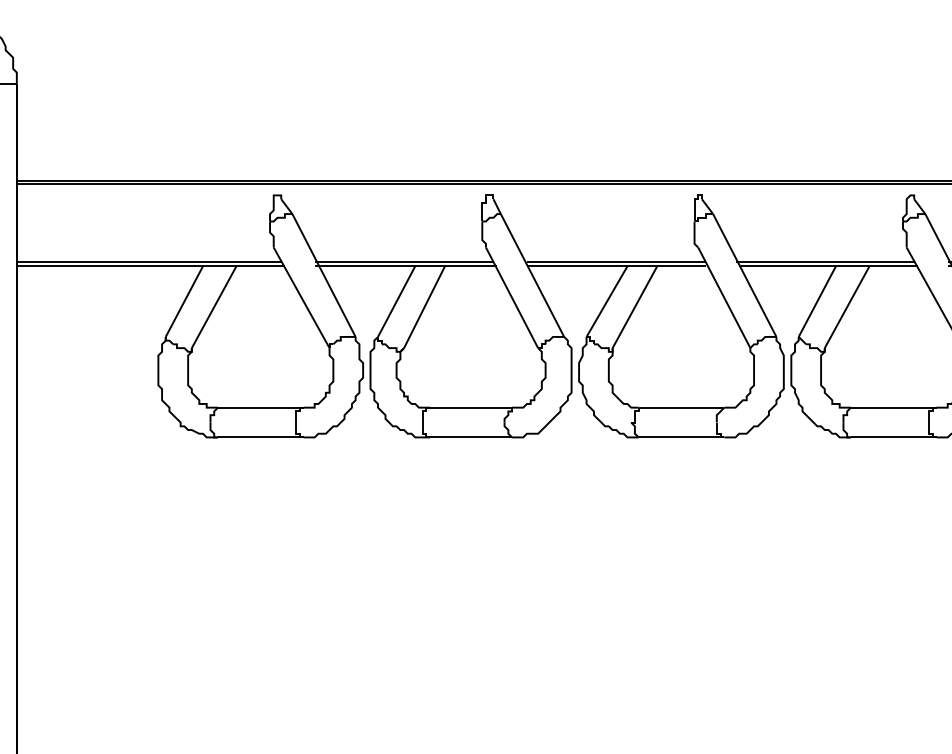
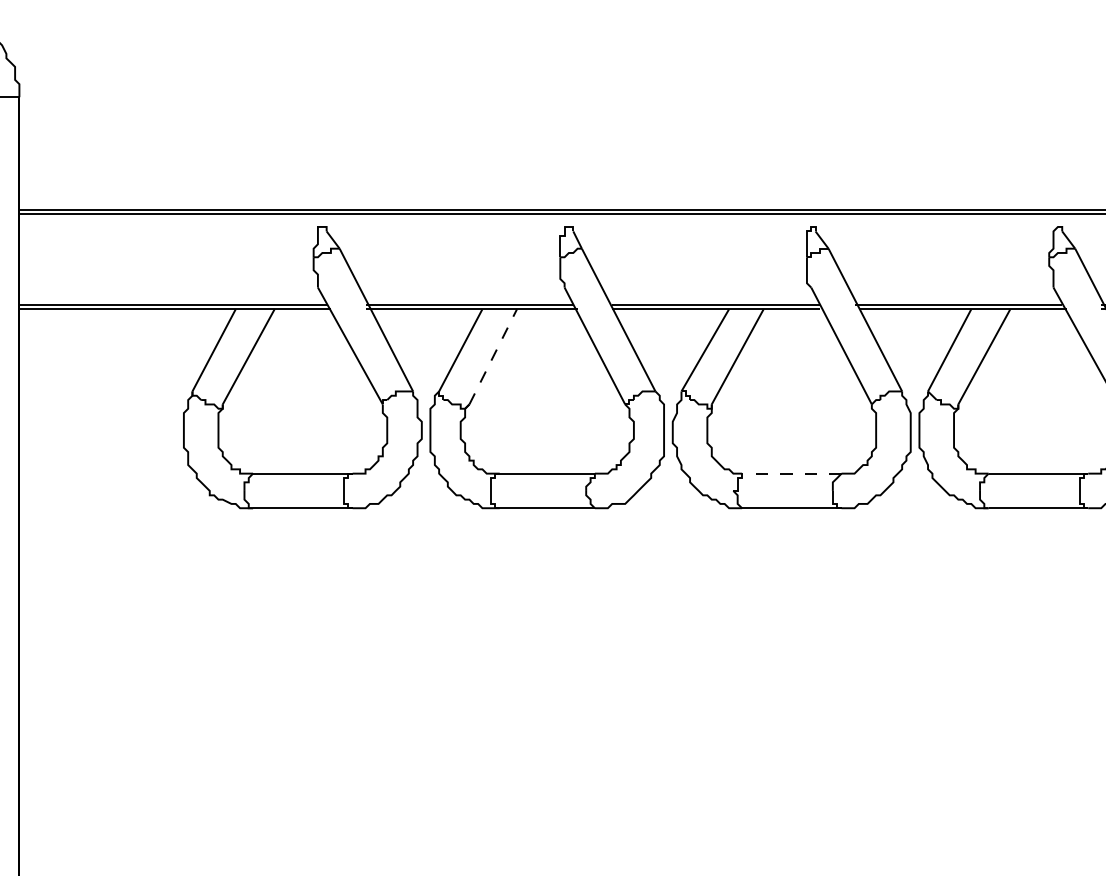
line: (424, 306) -> (493, 356), solid -> dashed
line: (681, 407) -> (791, 473), solid -> dashed

